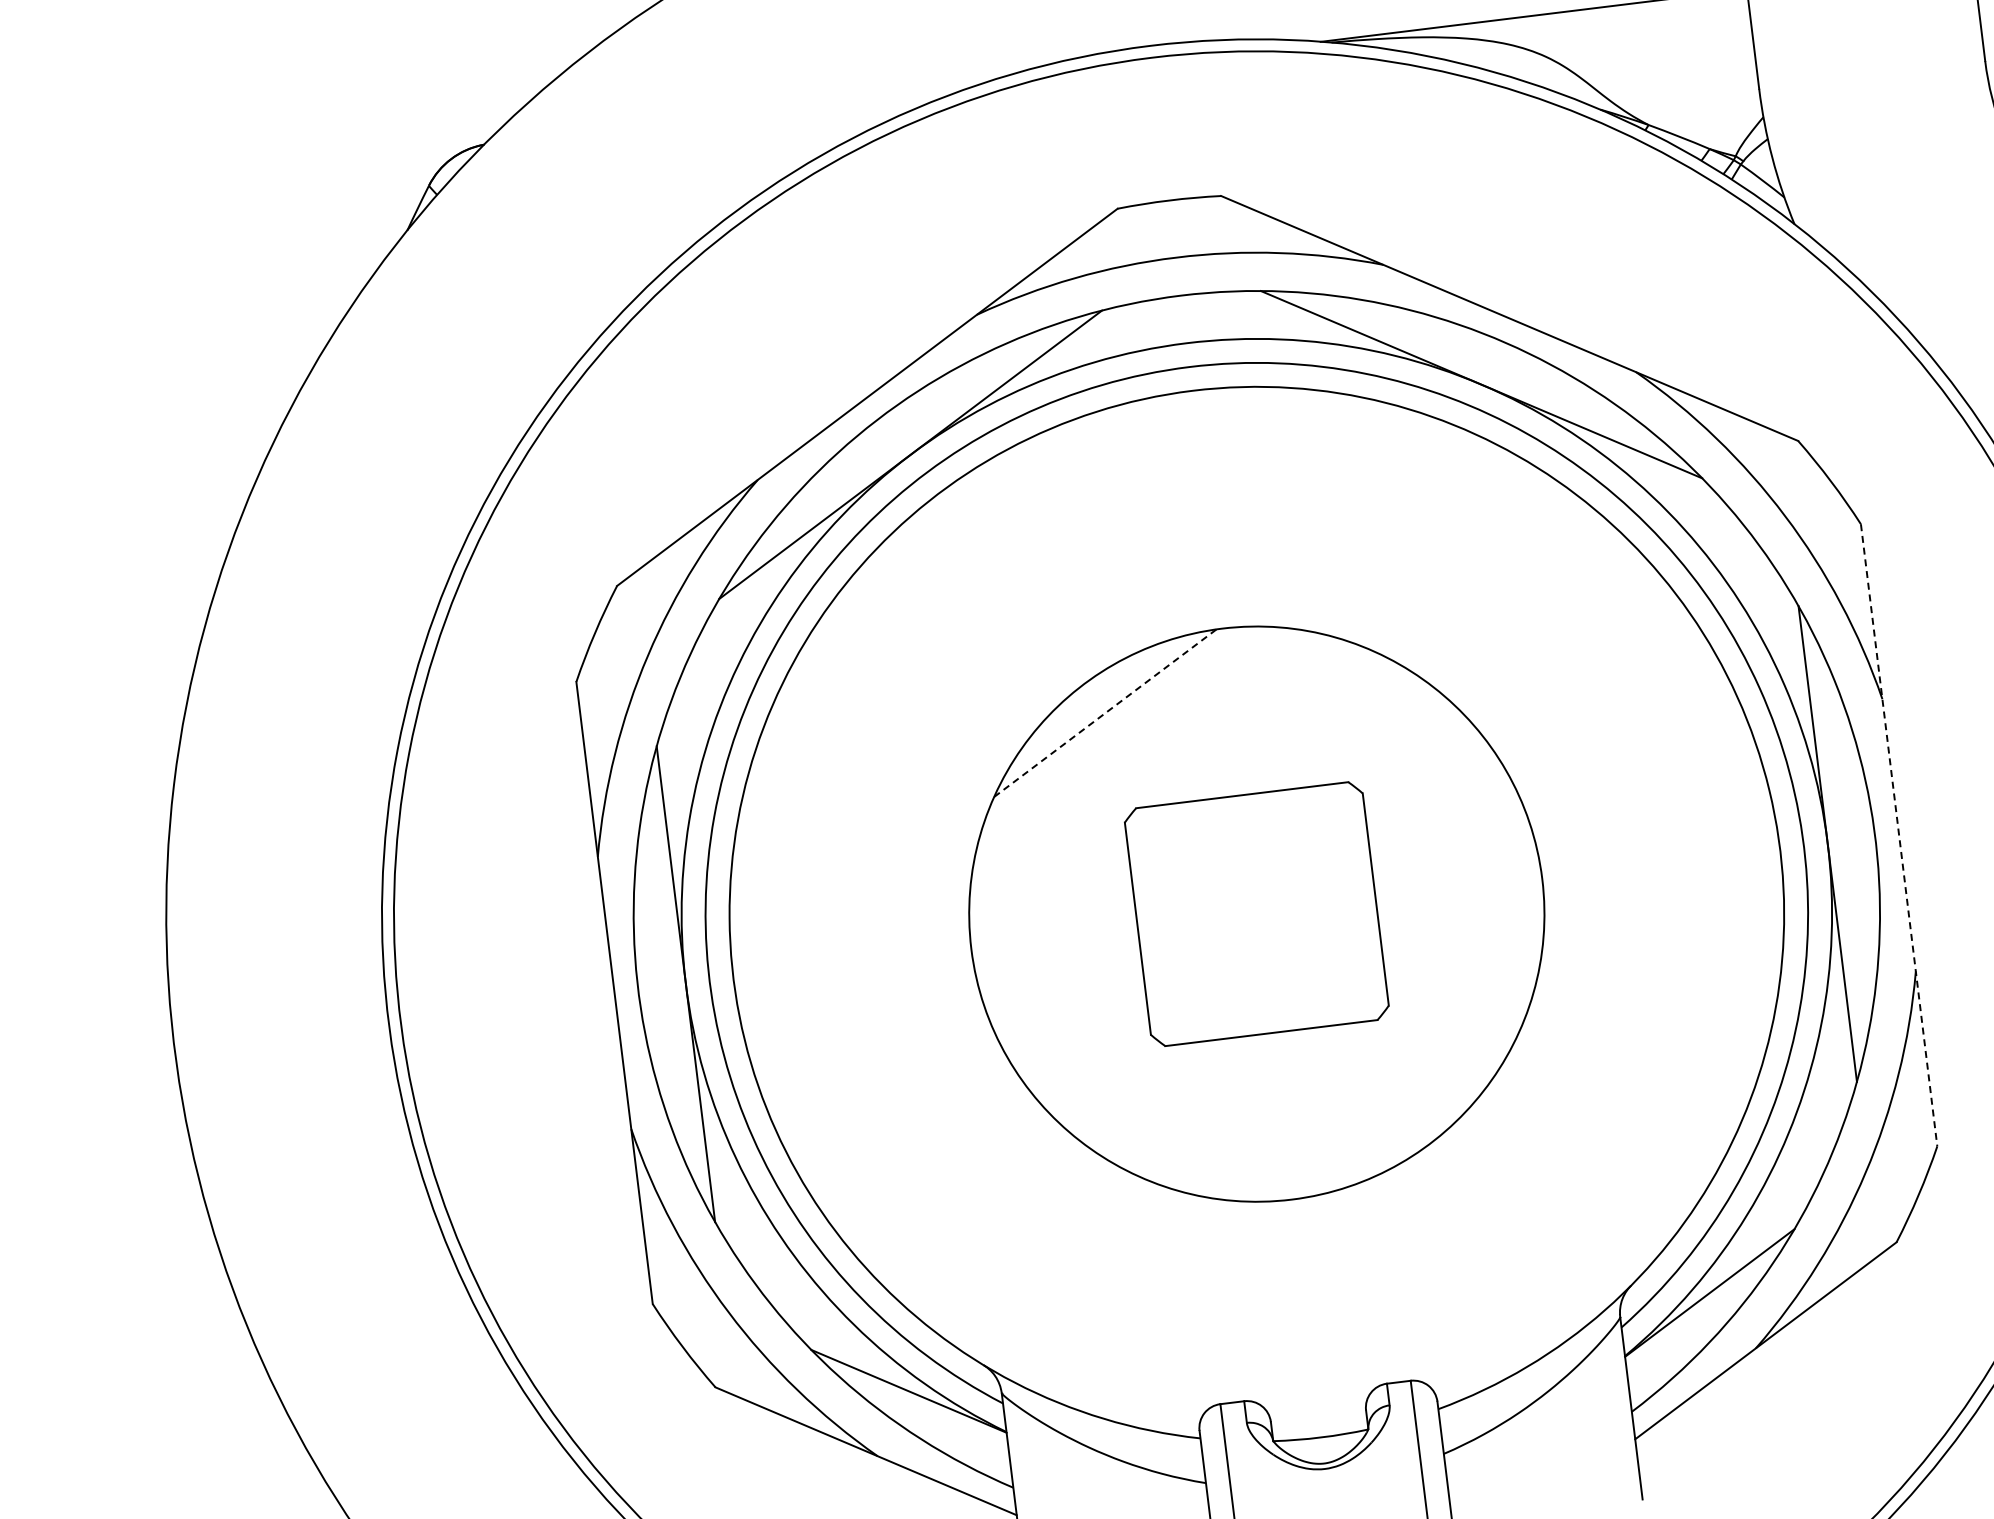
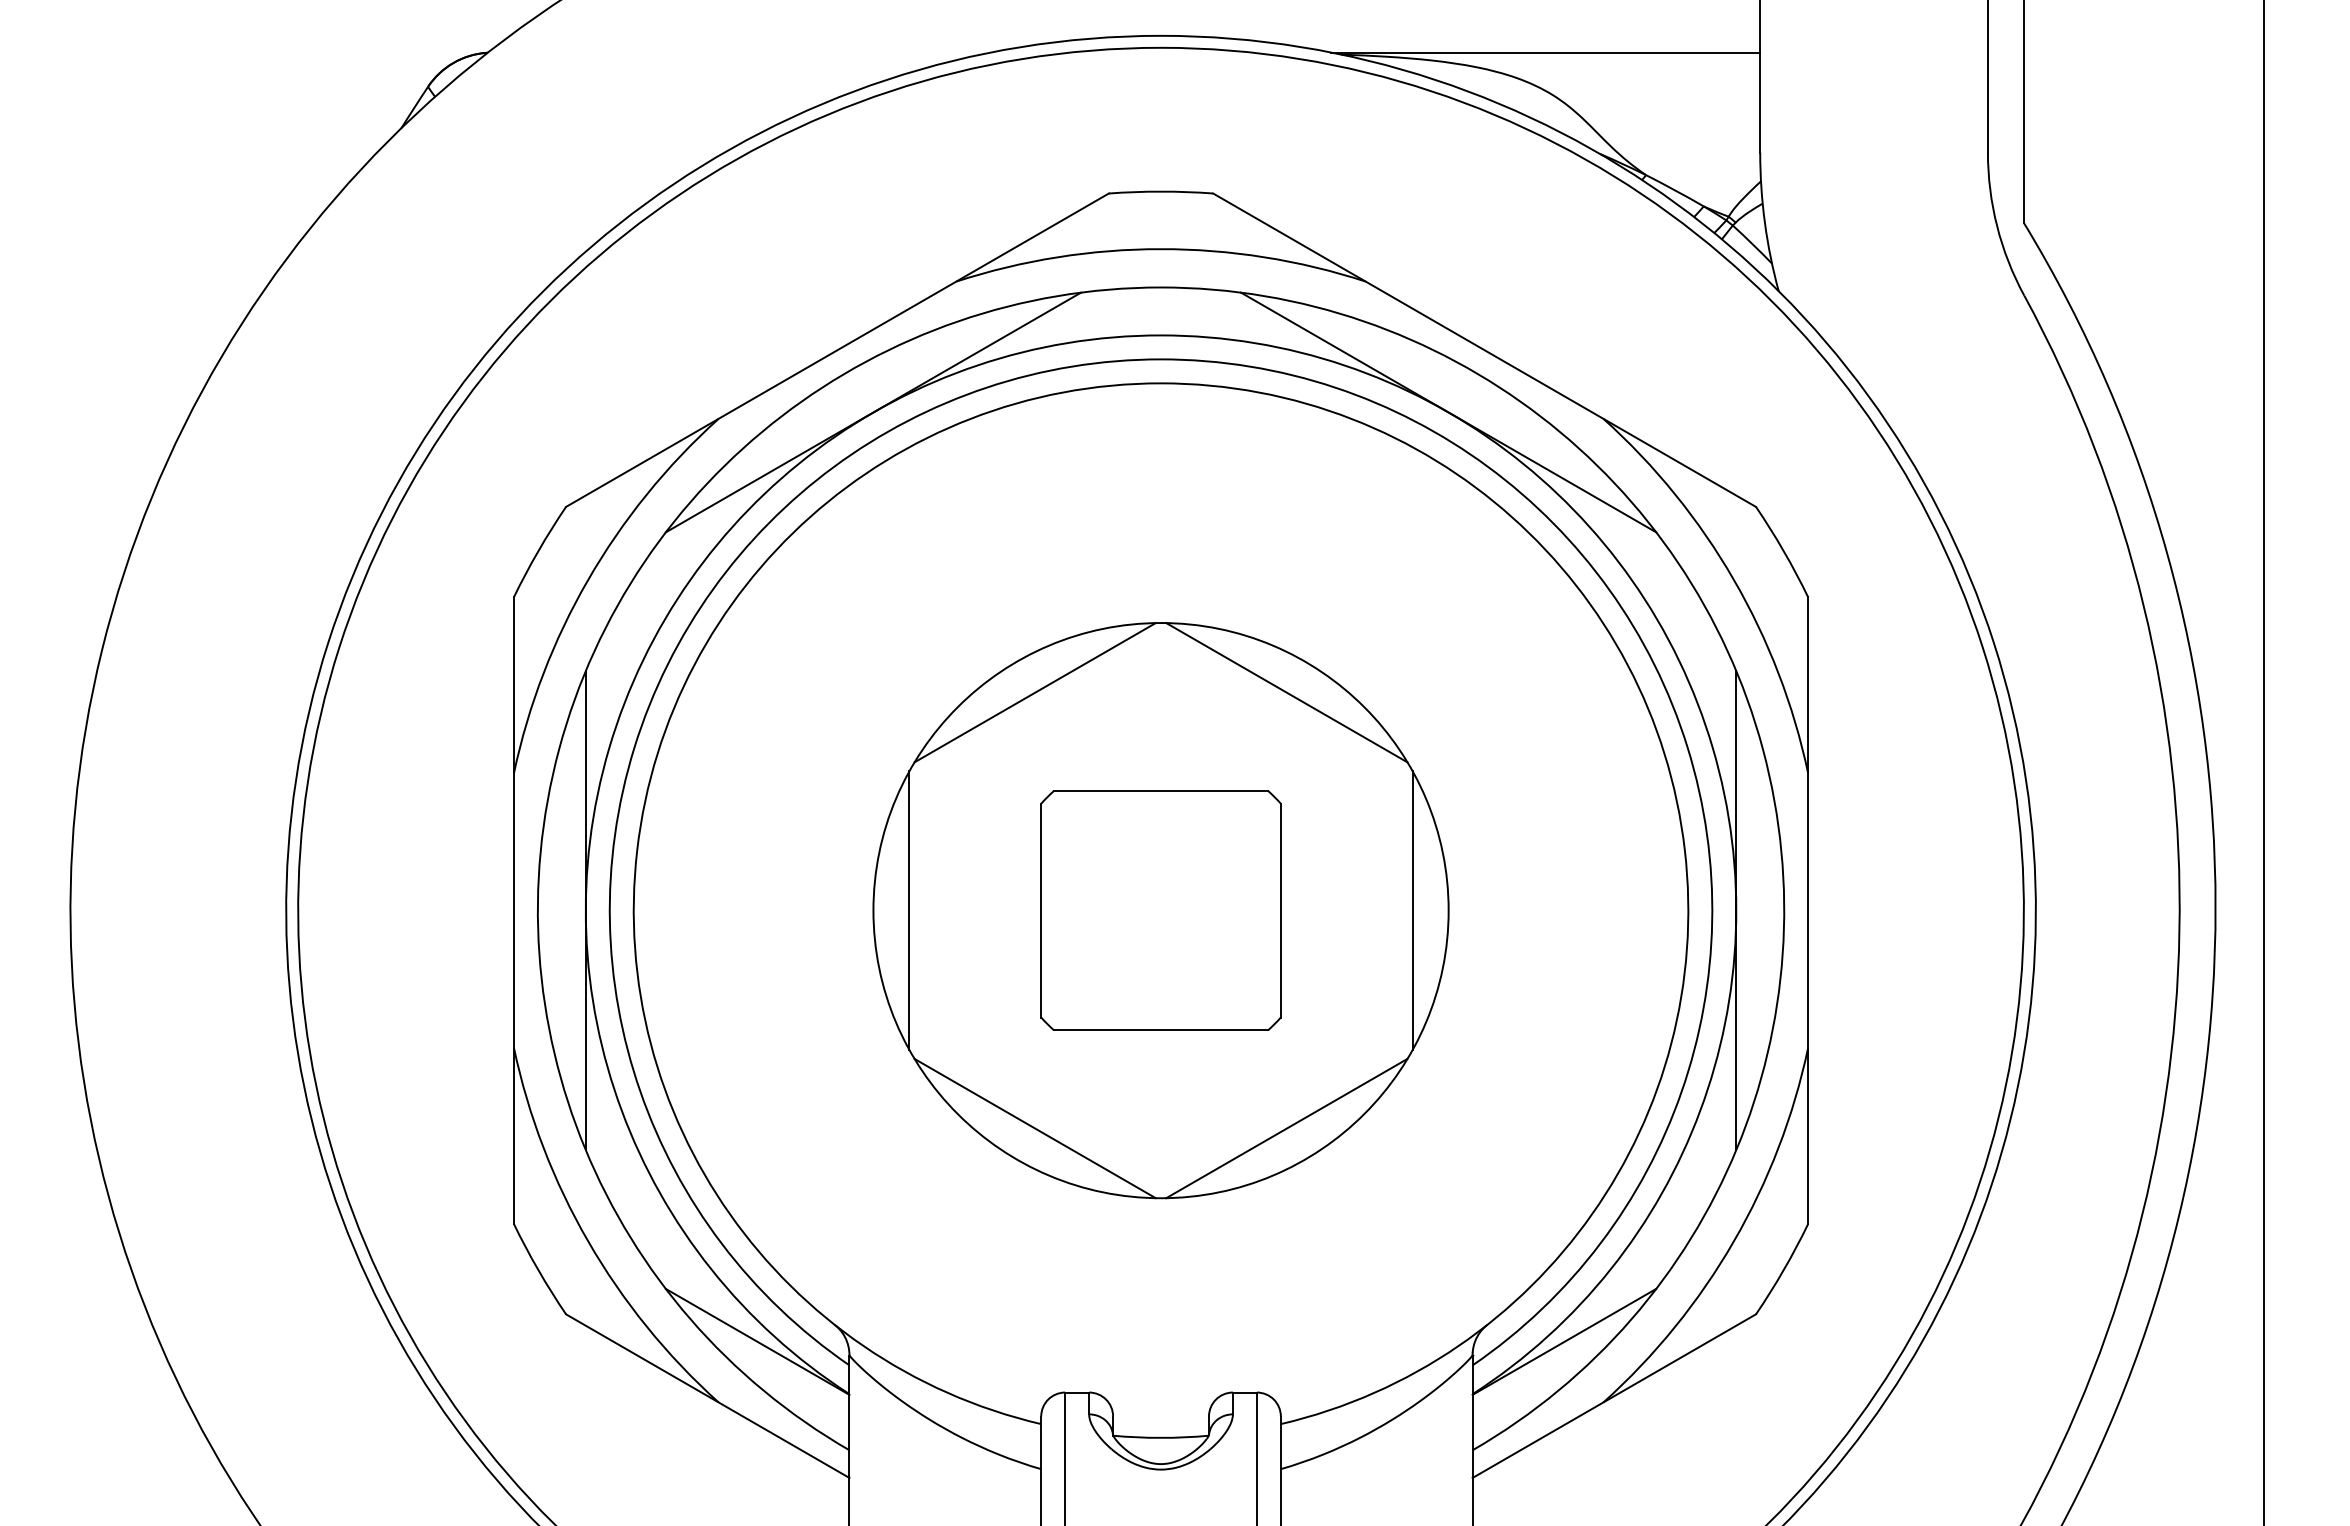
line: (1354, 682) -> (1286, 692), added
line: (1105, 712) -> (1035, 692), dashed -> solid
line: (1899, 836) -> (1808, 911), dashed -> solid
line: (1506, 883) -> (1412, 910), added
line: (1007, 944) -> (909, 910), added
line: (1407, 1115) -> (1286, 1128), added
line: (1157, 1145) -> (1034, 1128), added

